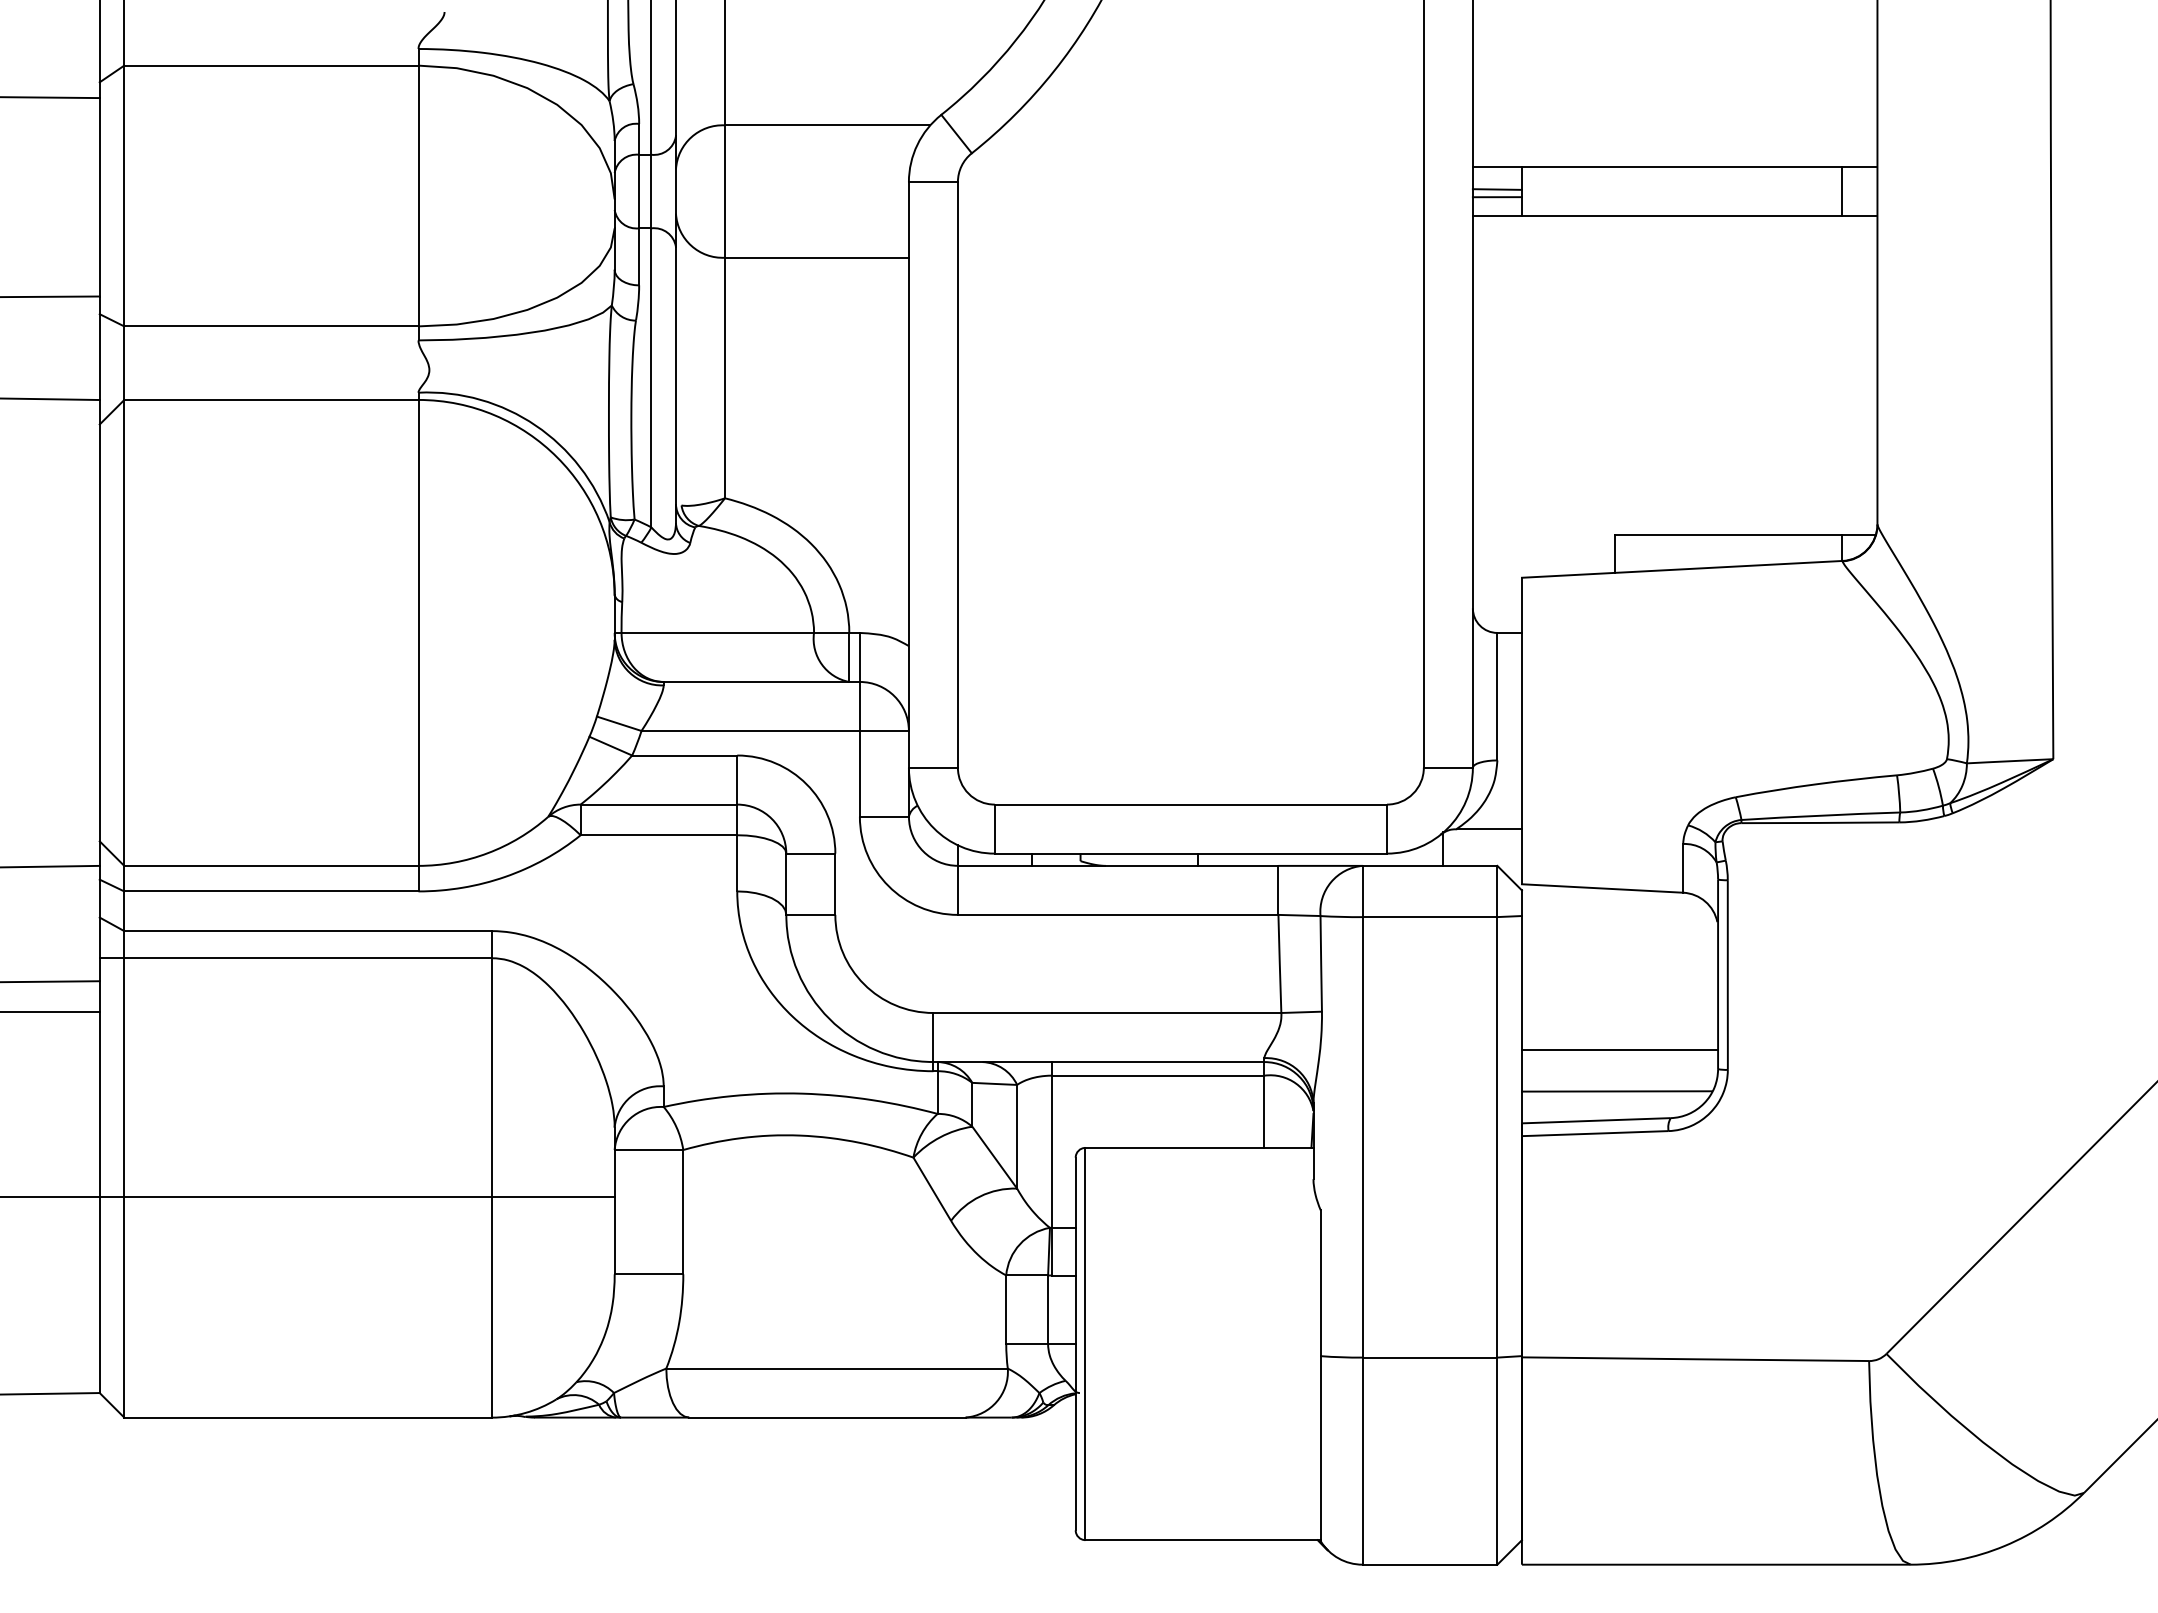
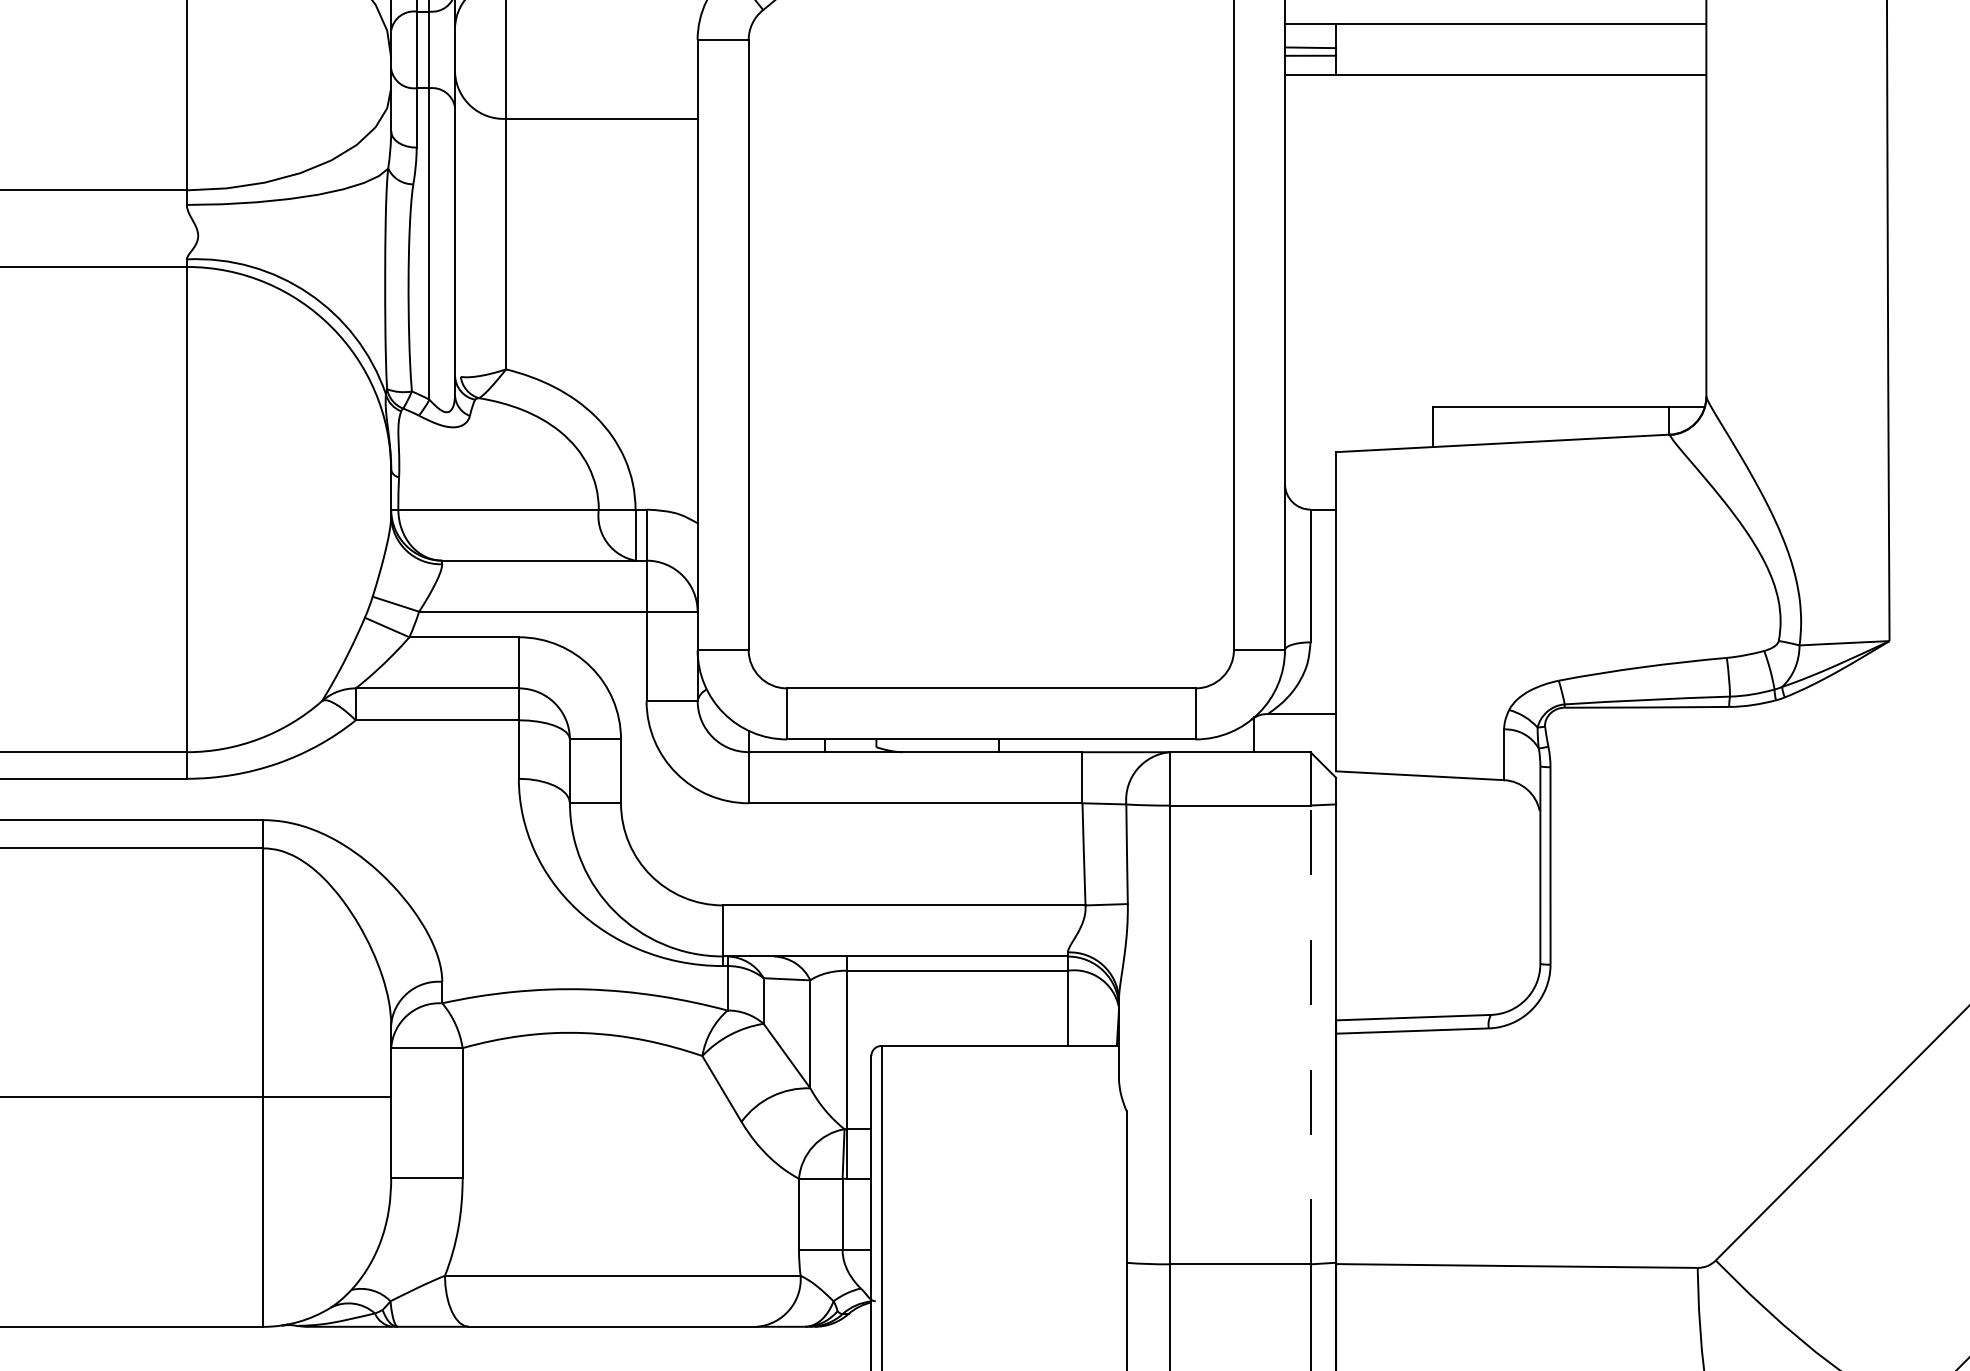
line: (1841, 191) -> (1668, 49), removed
line: (1619, 1049) -> (1437, 943), removed
line: (1616, 1091) -> (1434, 987), removed
line: (1497, 1136) -> (1310, 1034), solid -> dashed

